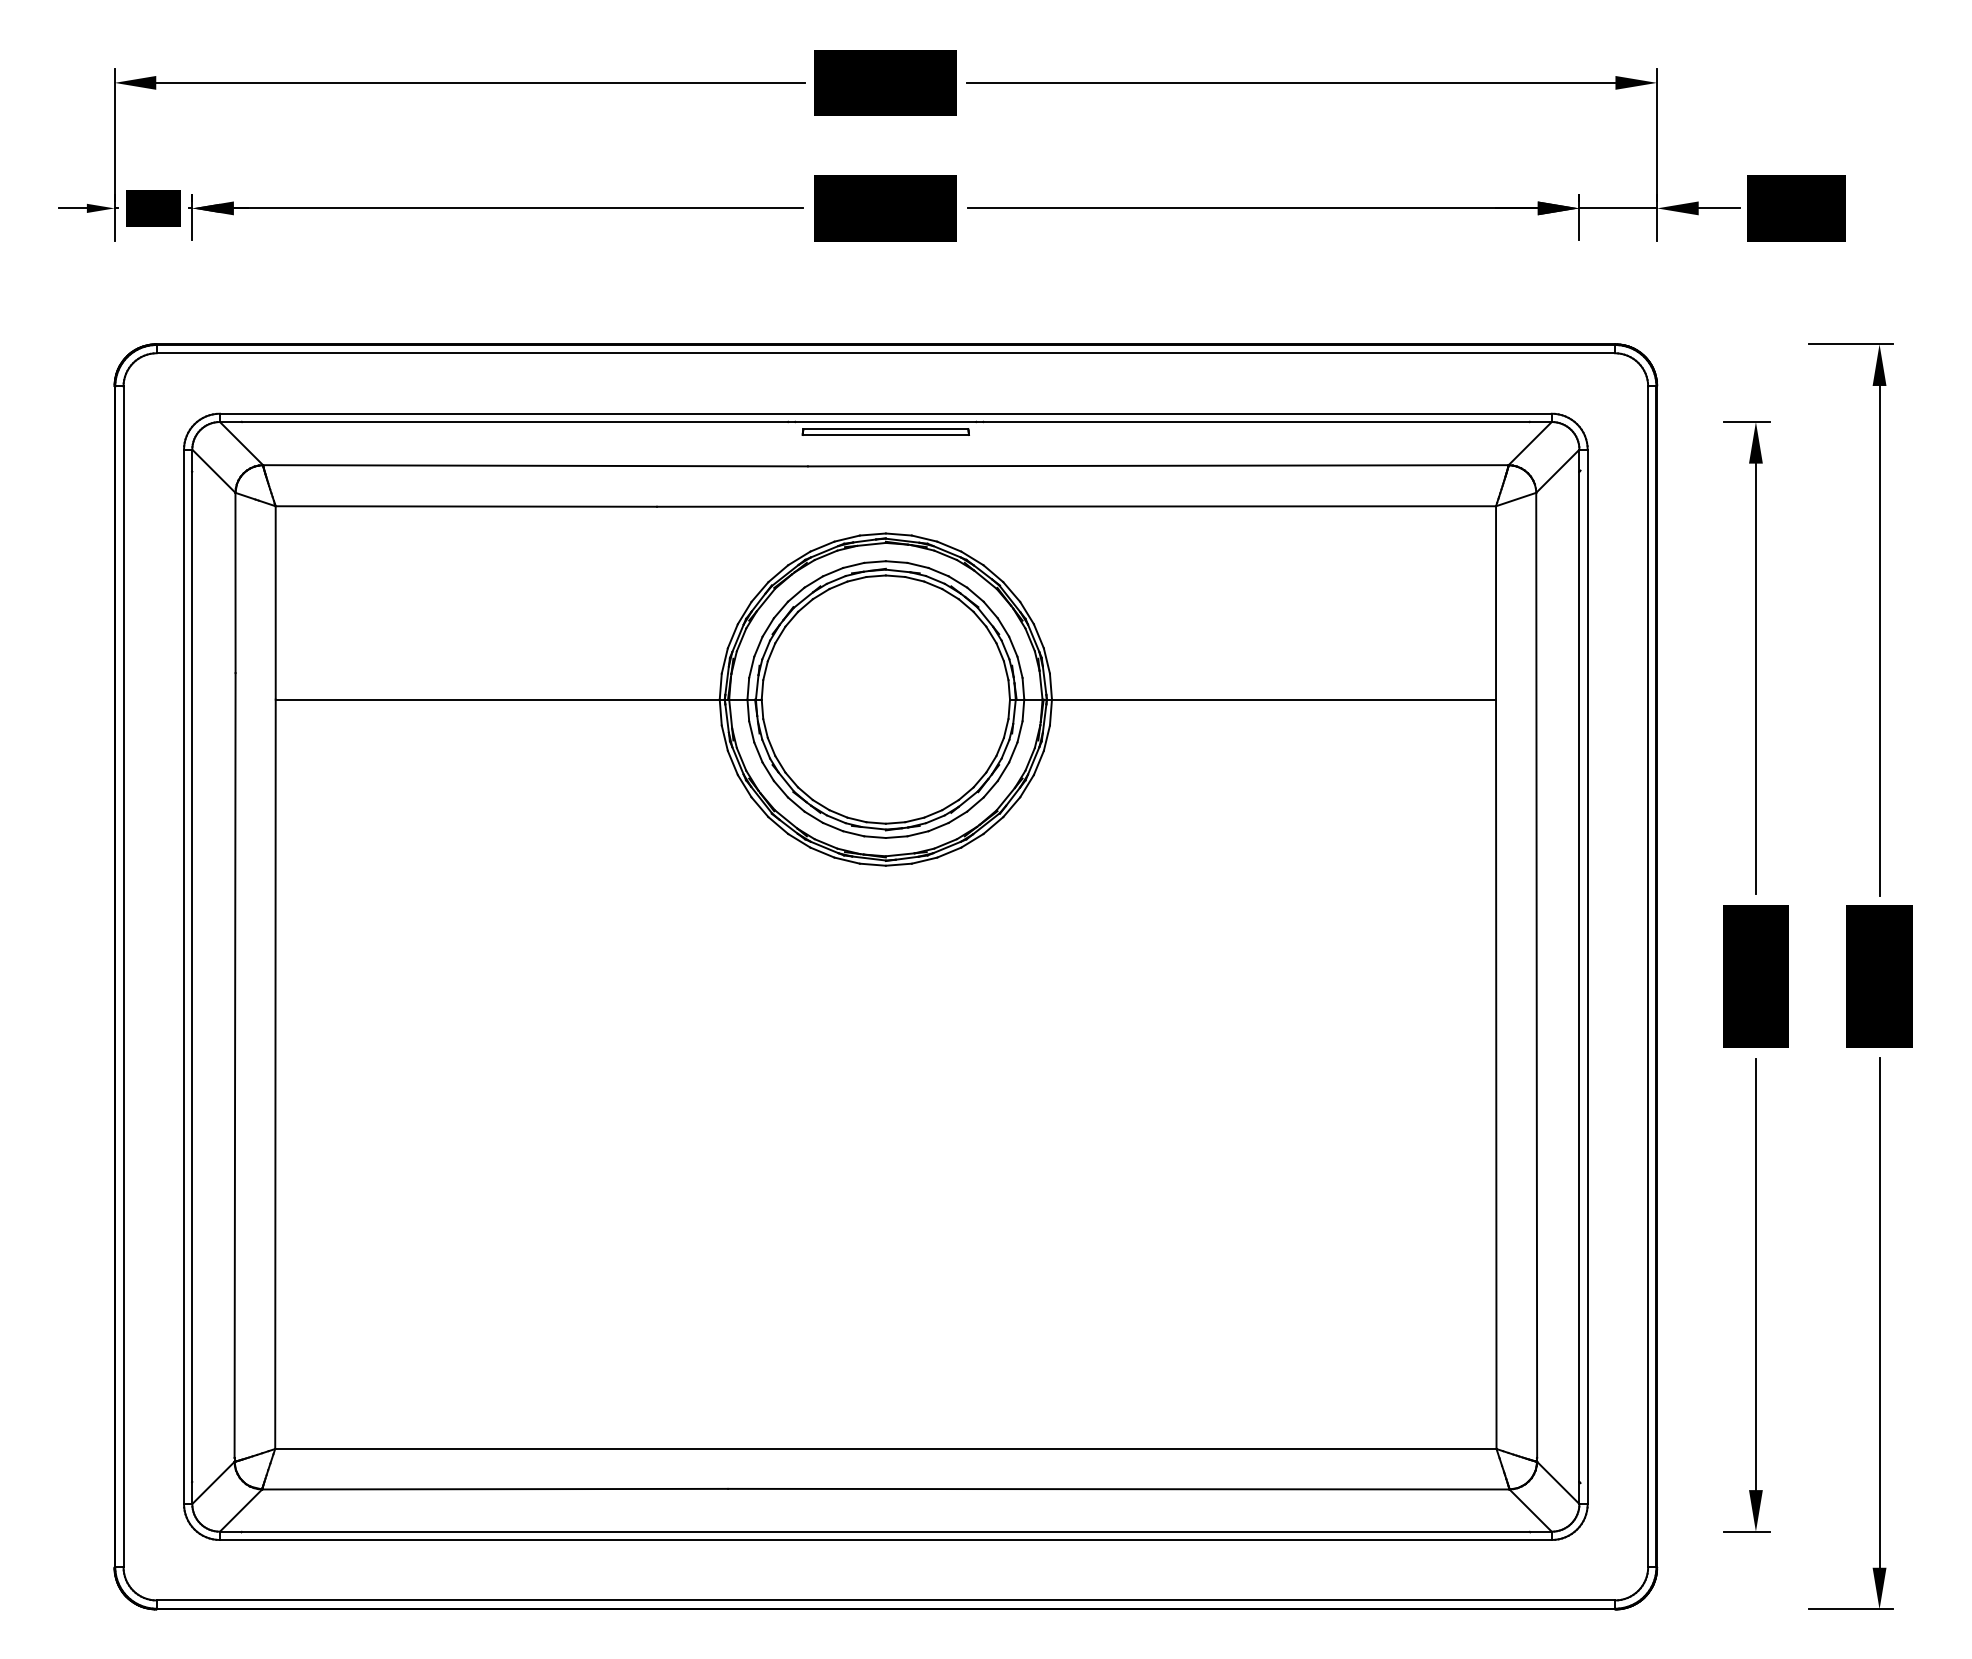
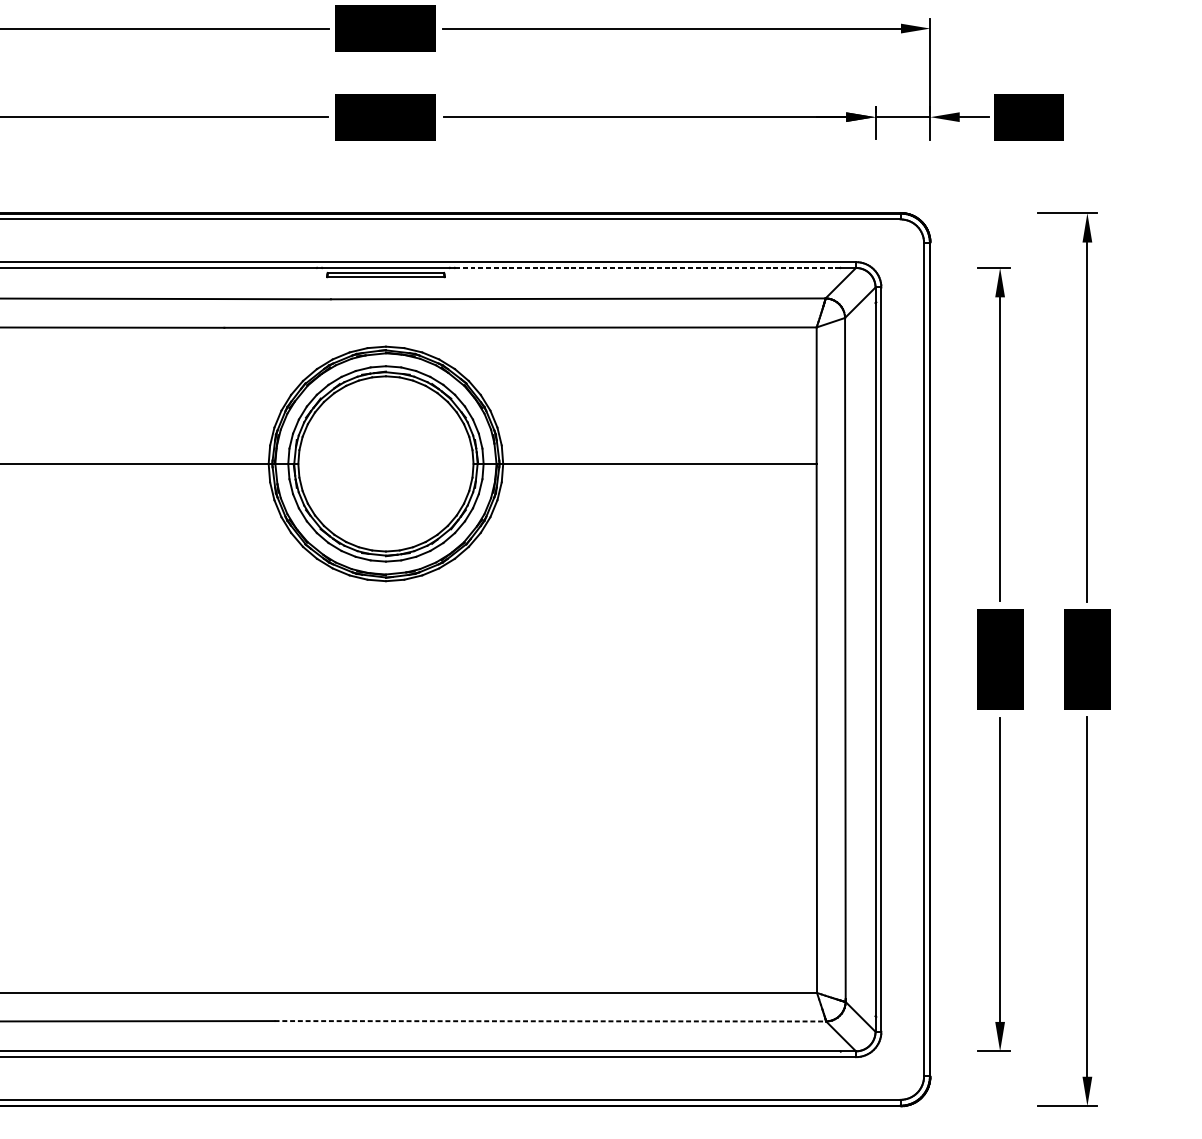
line: (1256, 422) -> (647, 268), solid -> dashed
line: (1118, 1489) -> (550, 1021), solid -> dashed

